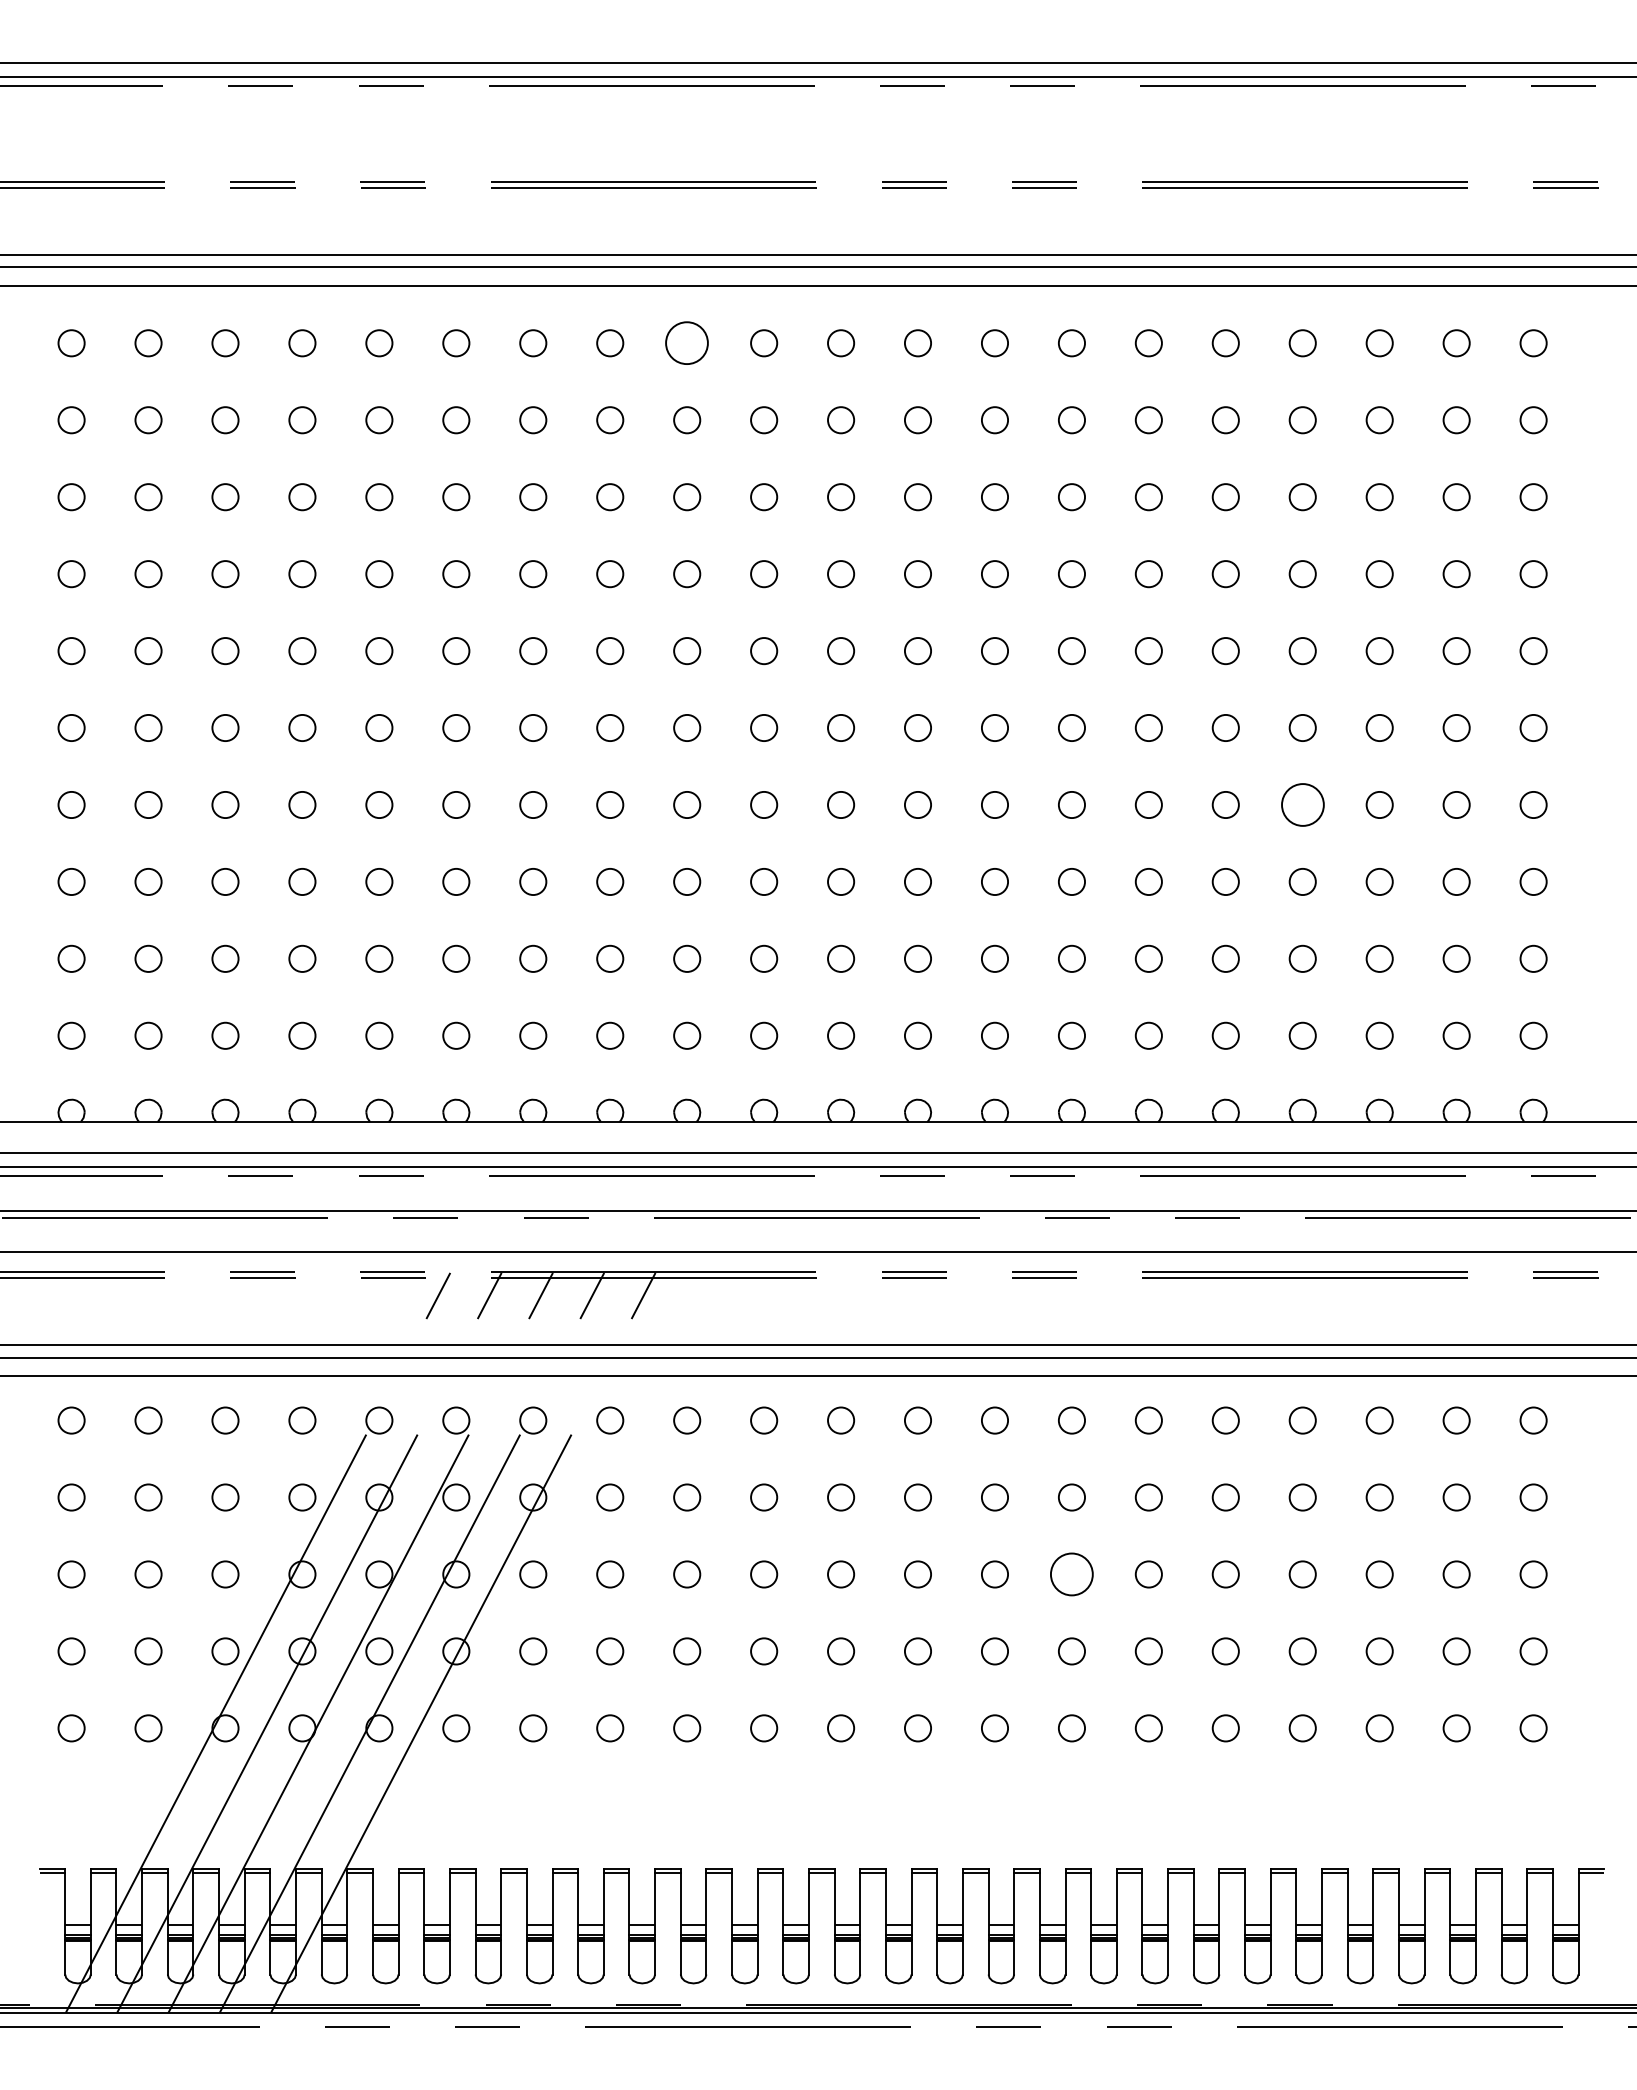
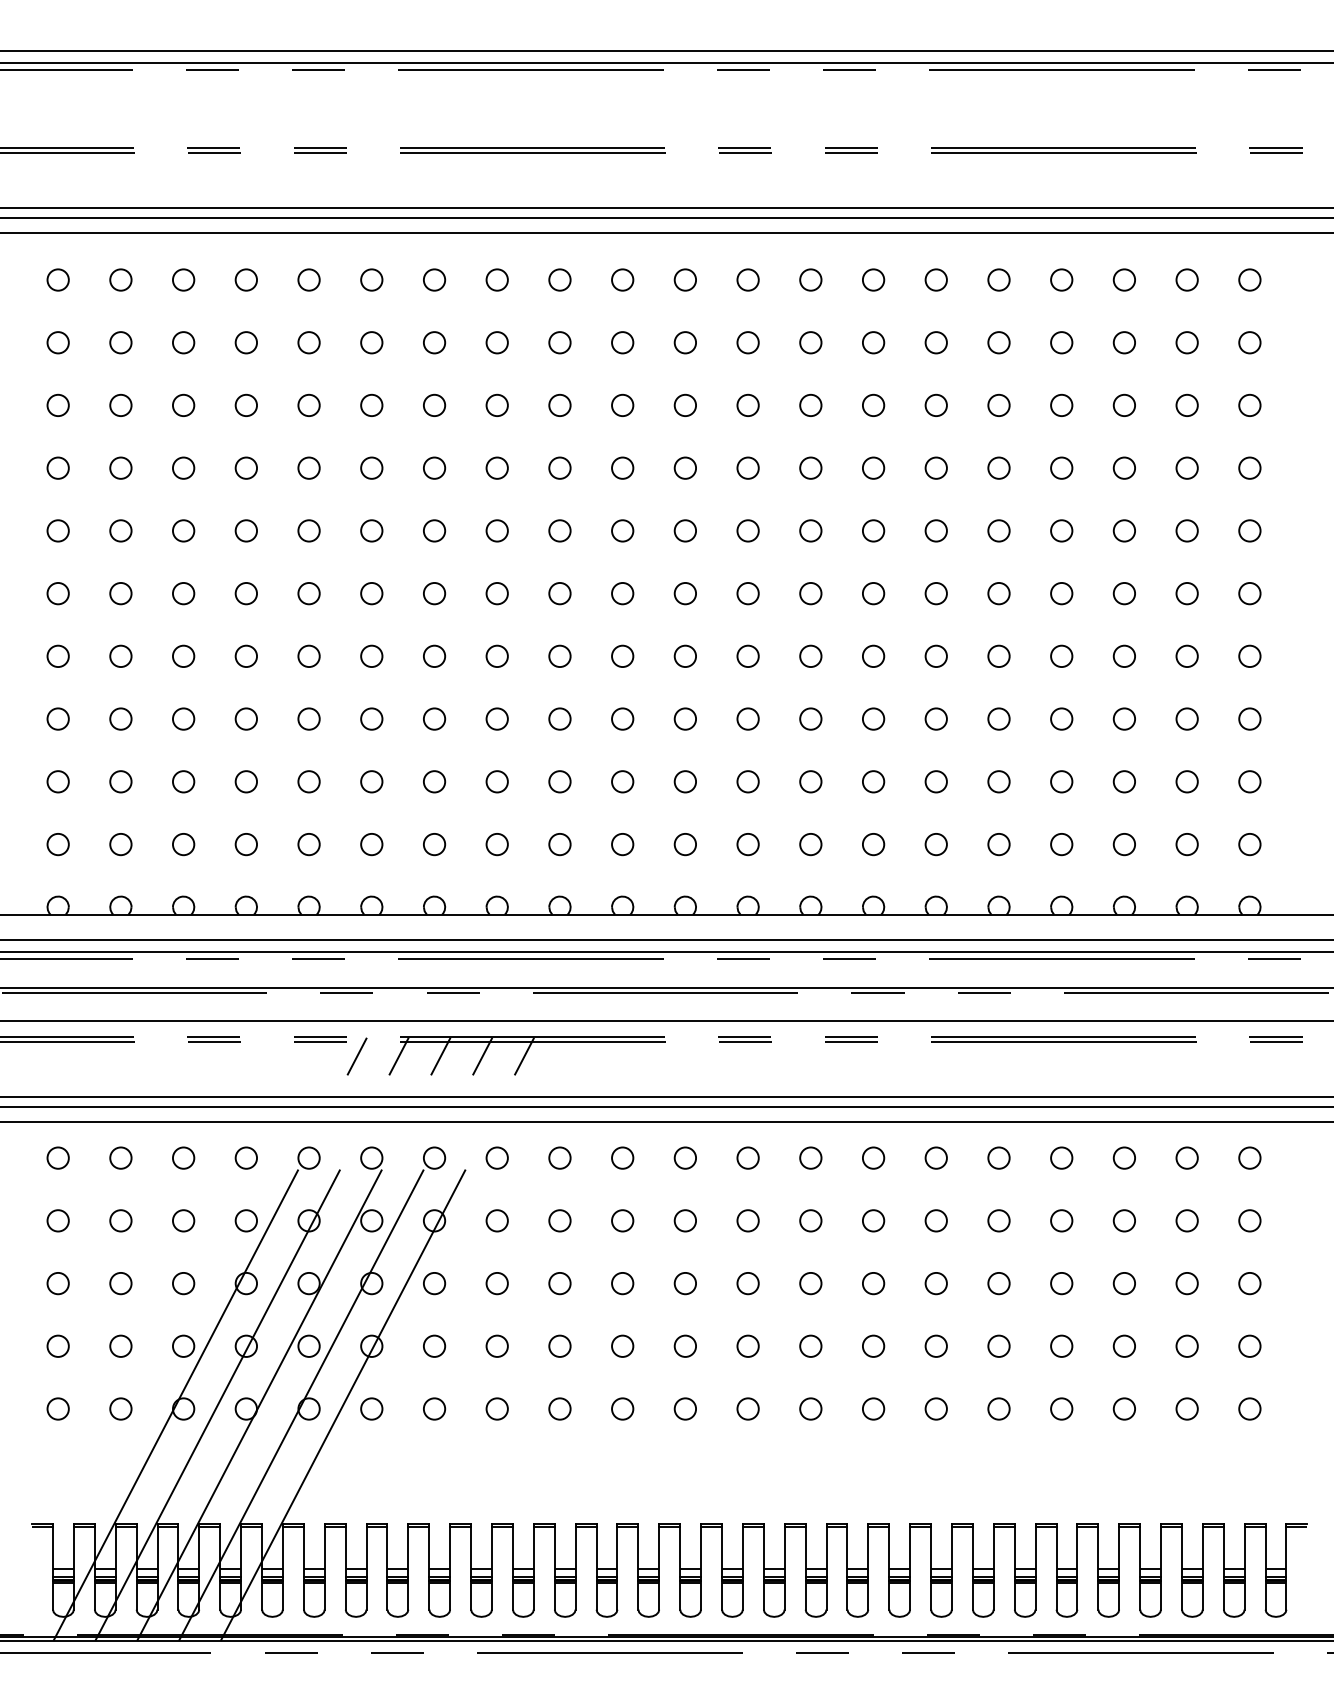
circle: (687, 343) -> (560, 280), size x0.62
circle: (1302, 804) -> (1061, 655), size x0.62
circle: (1071, 1574) -> (873, 1283), size x0.62

